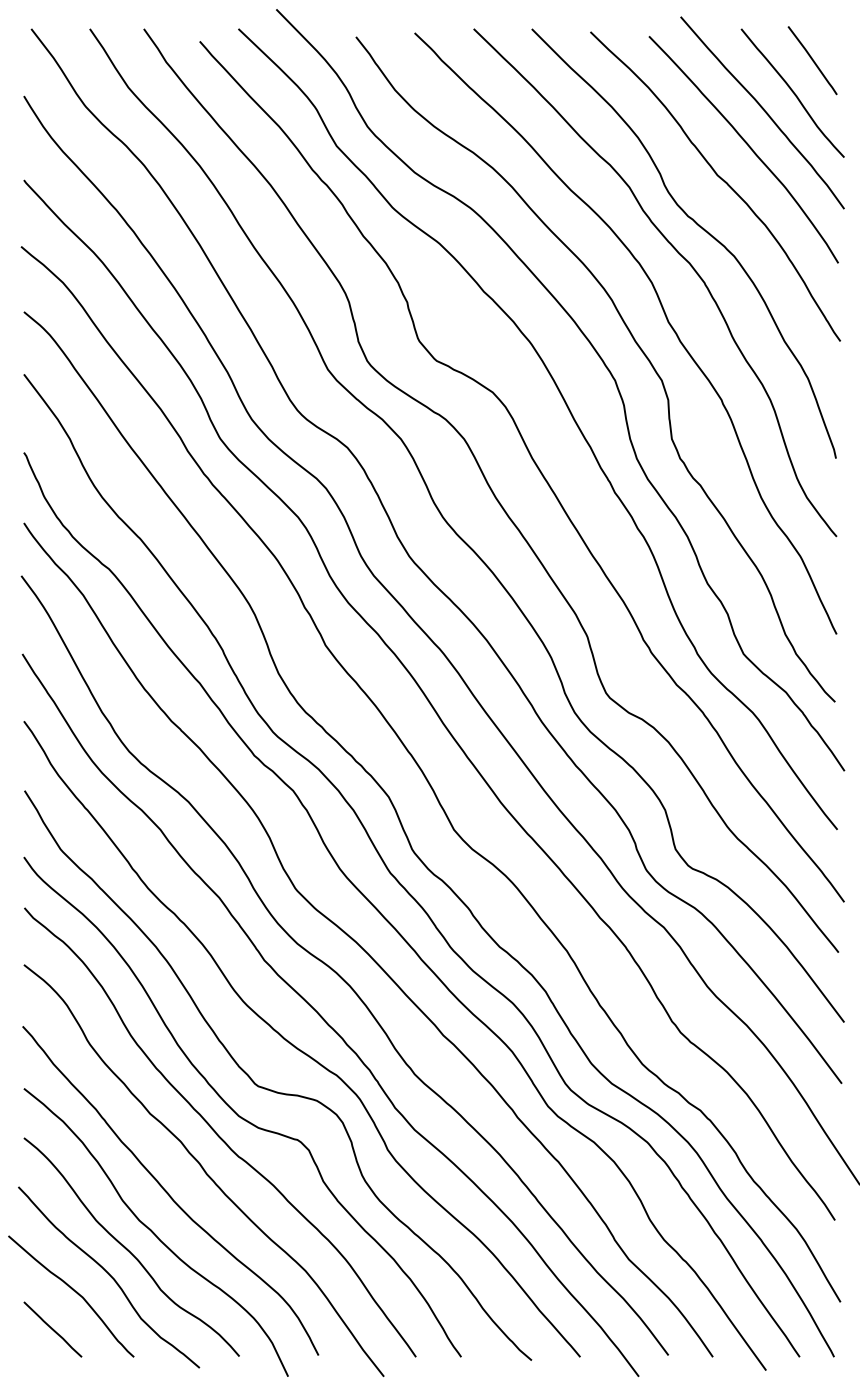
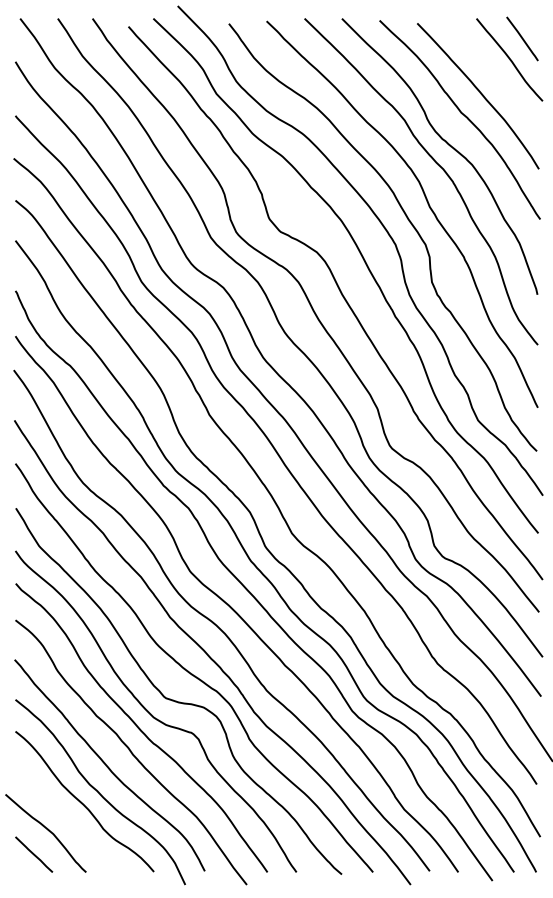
curve: (762, 111) -> (490, 71), removed
curve: (107, 1274) -> (69, 819), removed

